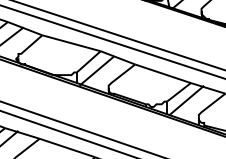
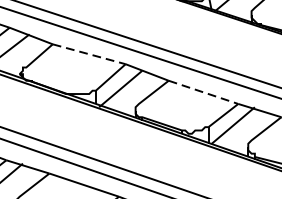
line: (72, 43) -> (90, 54), solid -> dashed
line: (163, 73) -> (204, 92), solid -> dashed

